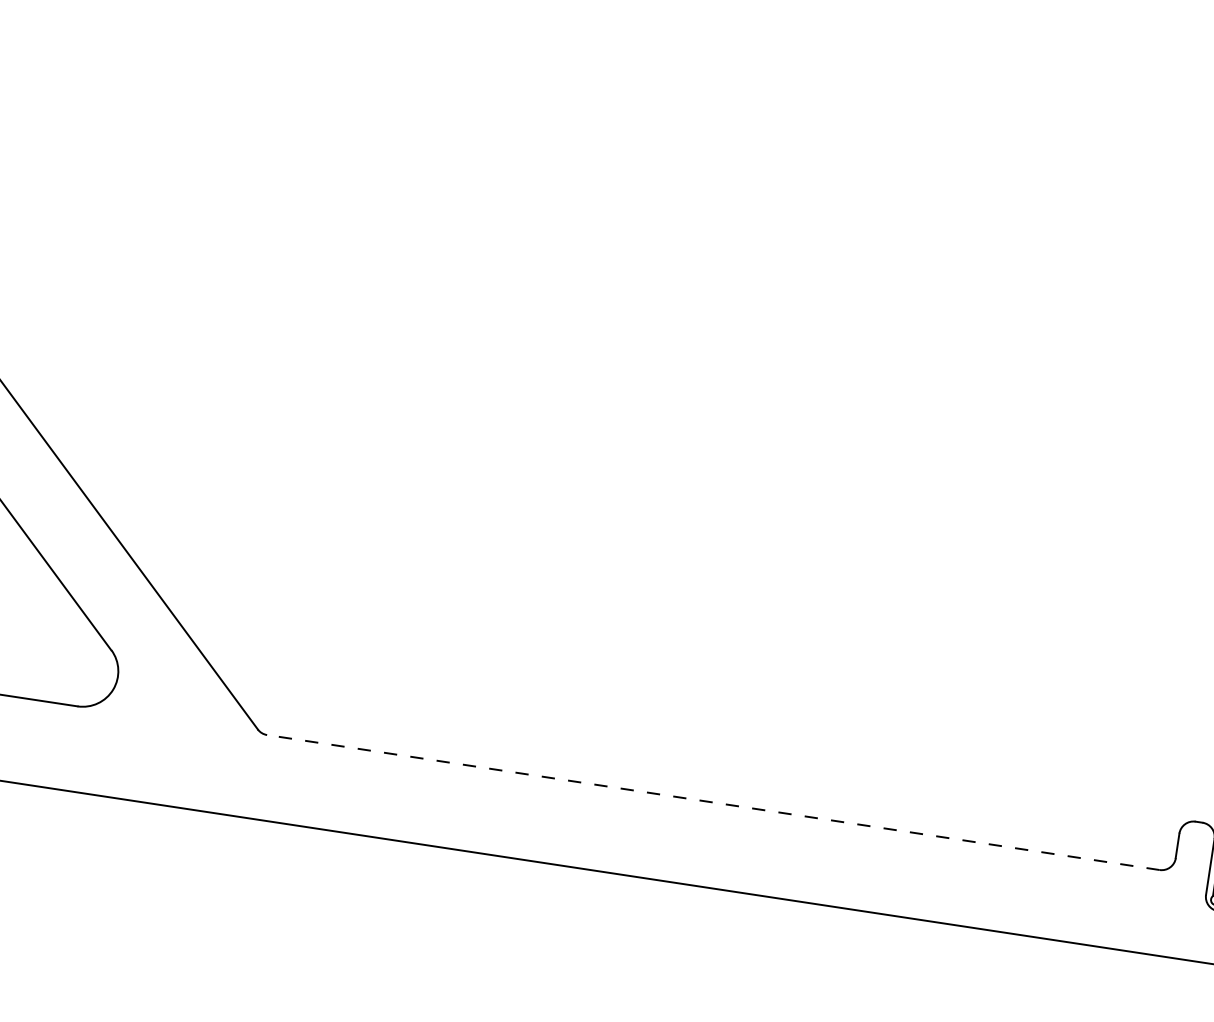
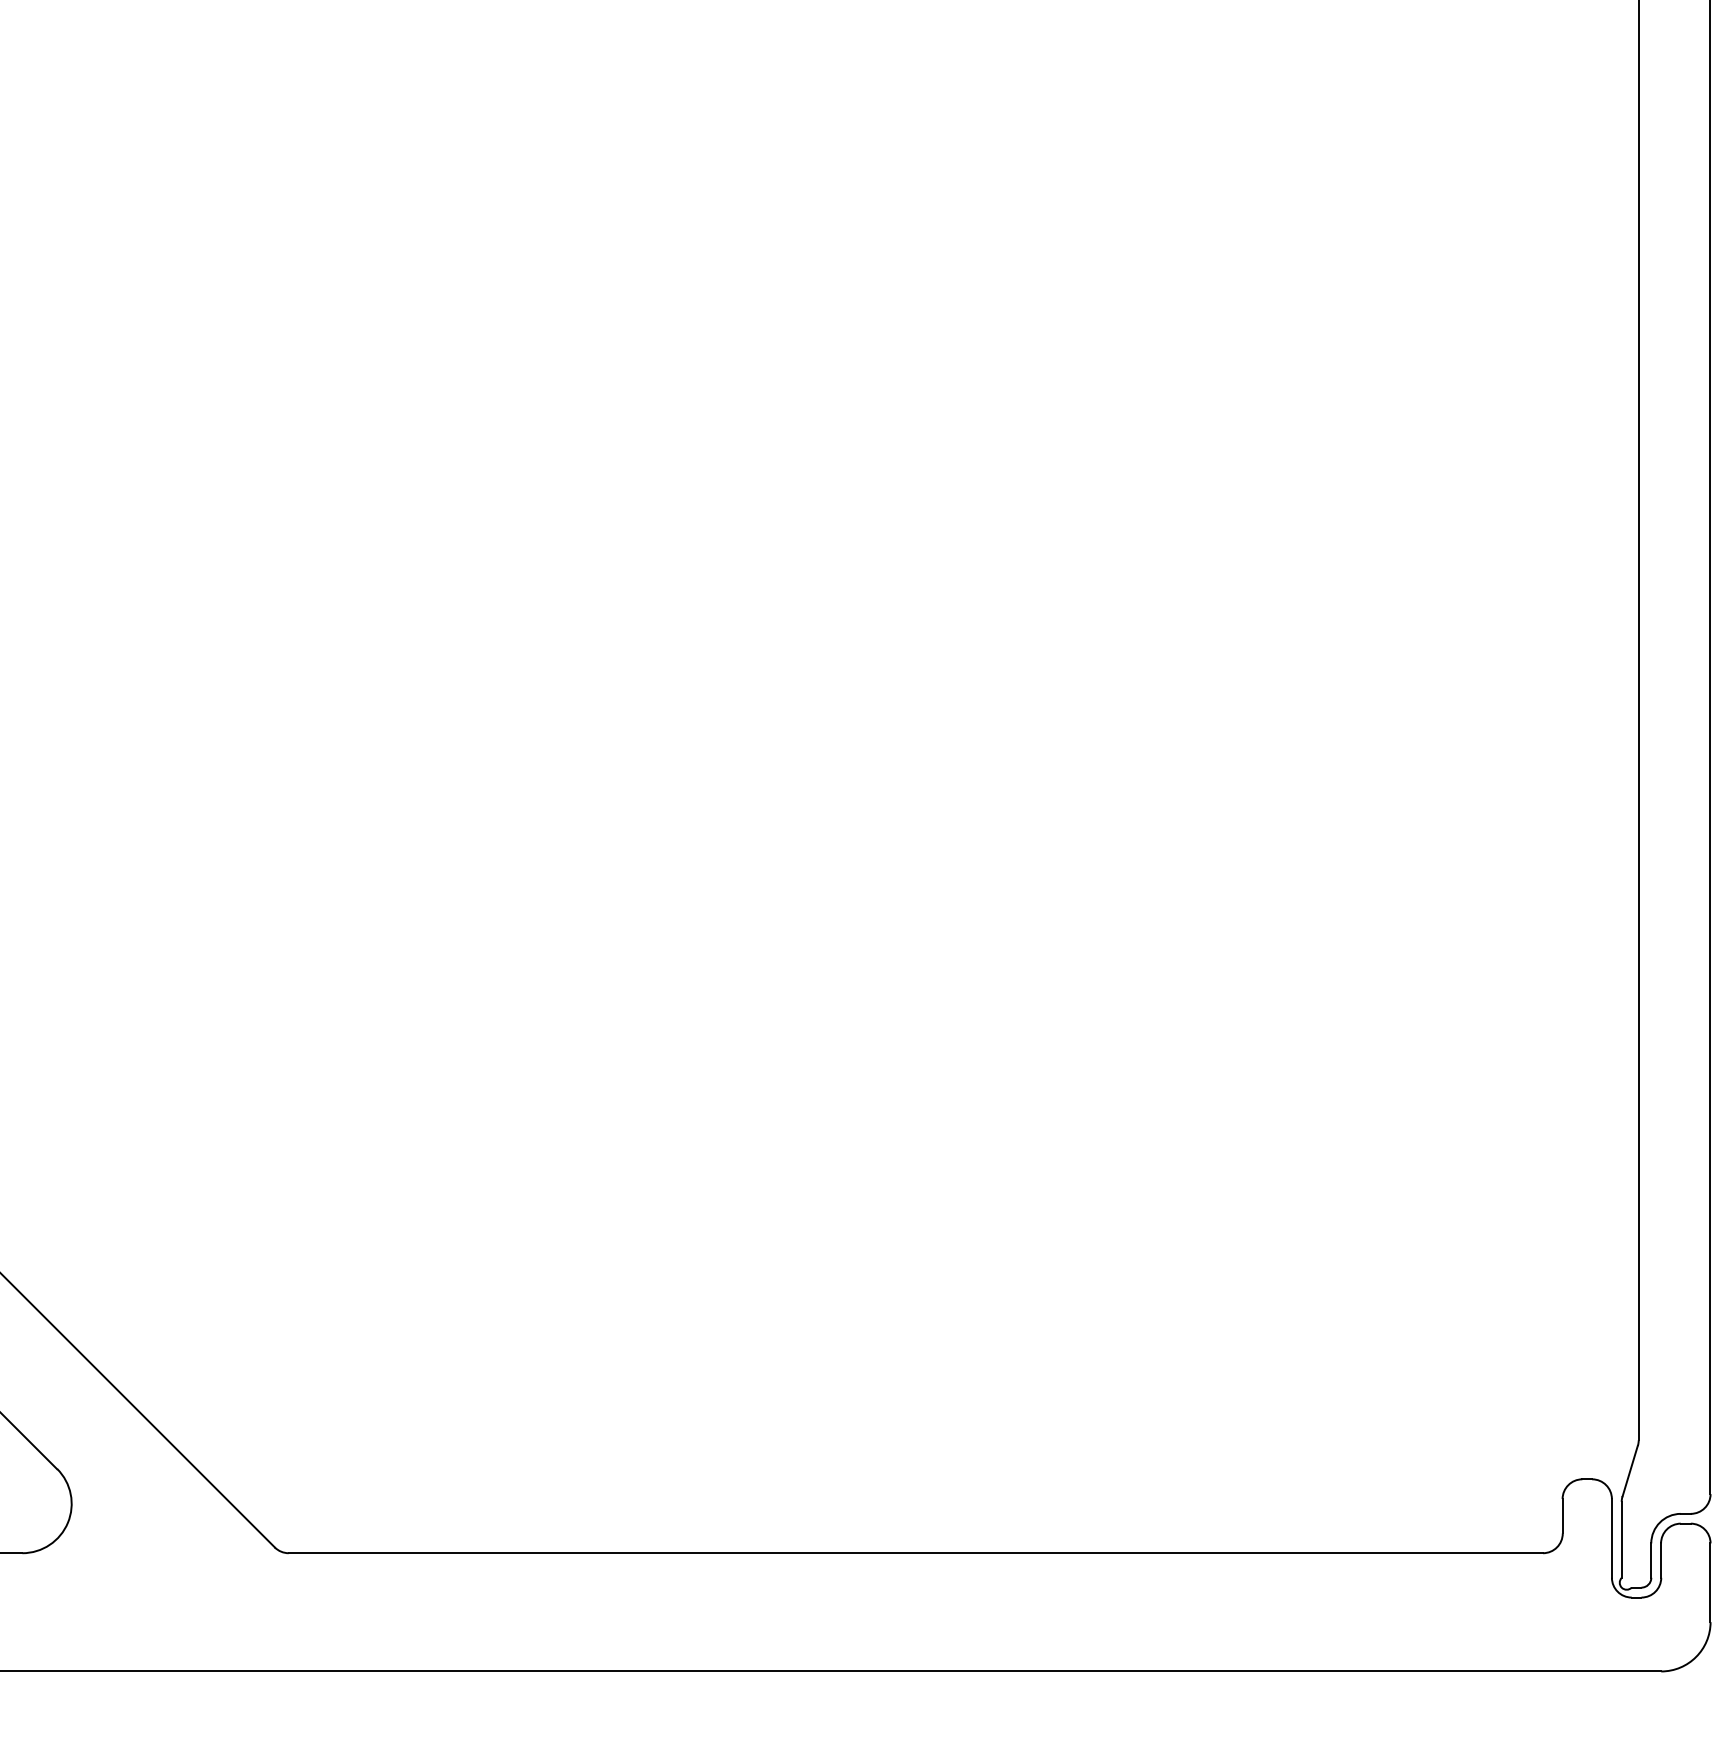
line: (713, 802) -> (915, 1553), dashed -> solid

